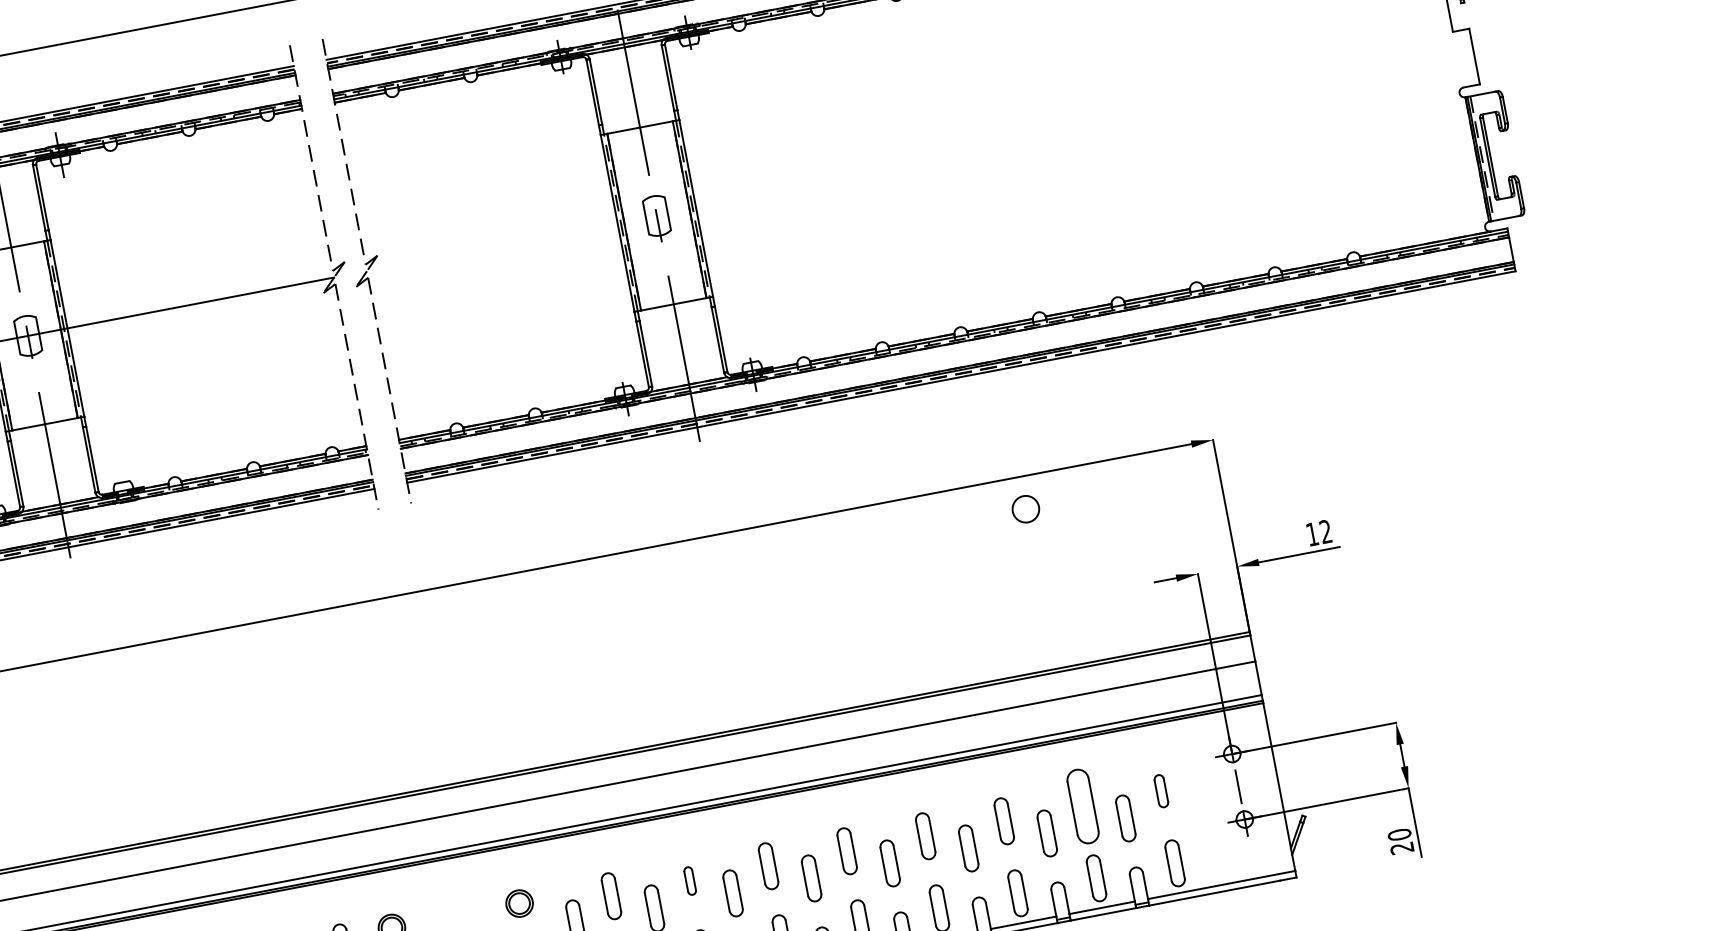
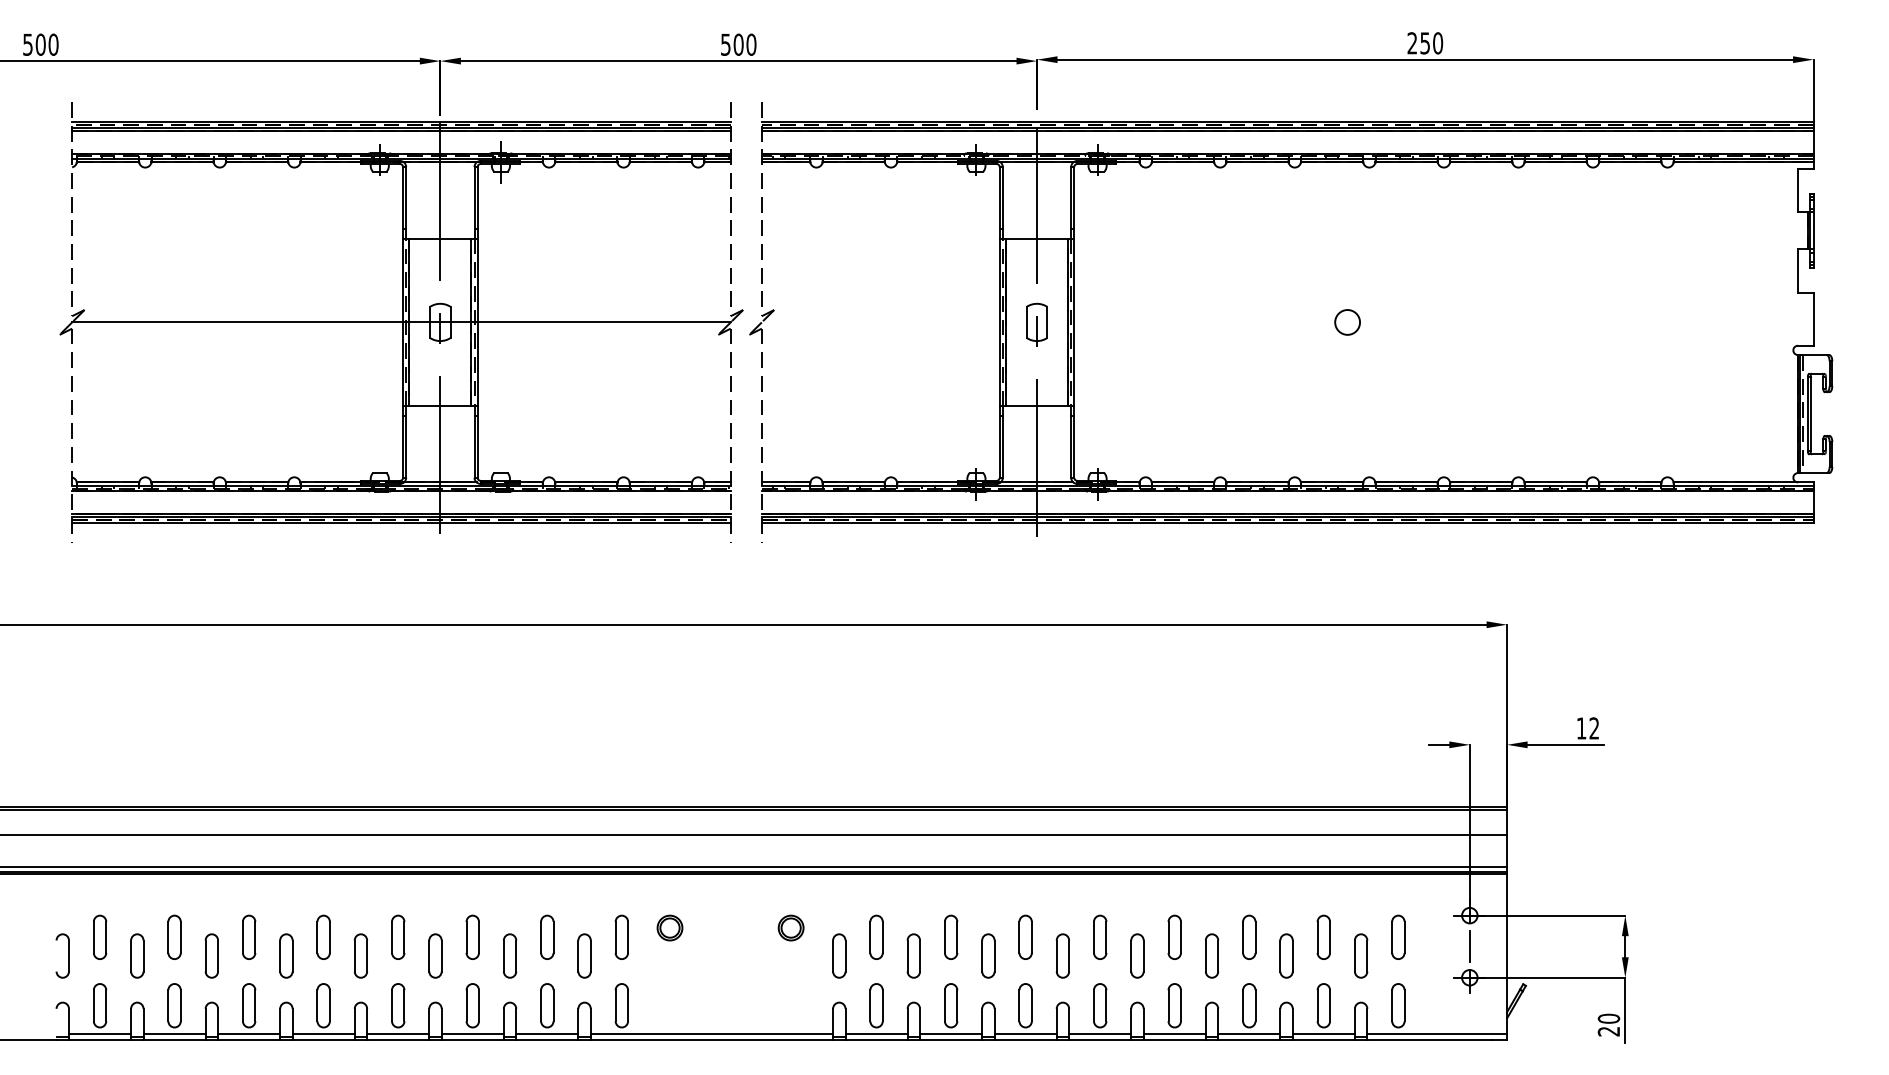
circle: (1025, 509) -> (1347, 322), moved
part: (1161, 790) -> (1398, 936), size x1.43
part: (1082, 805) -> (1323, 936), size x0.62
part: (690, 880) -> (951, 936), size x1.67

